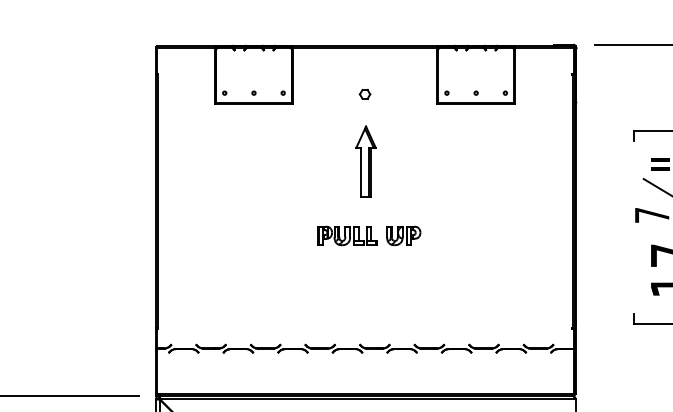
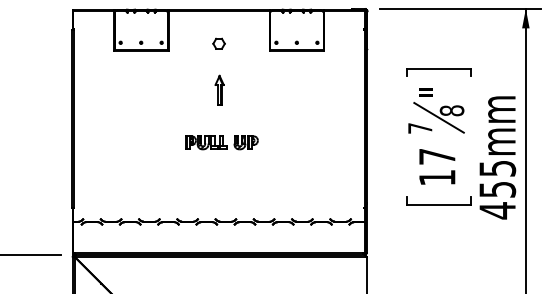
part: (364, 94) -> (218, 43), size x1.6
part: (365, 161) -> (219, 90), size x0.6

